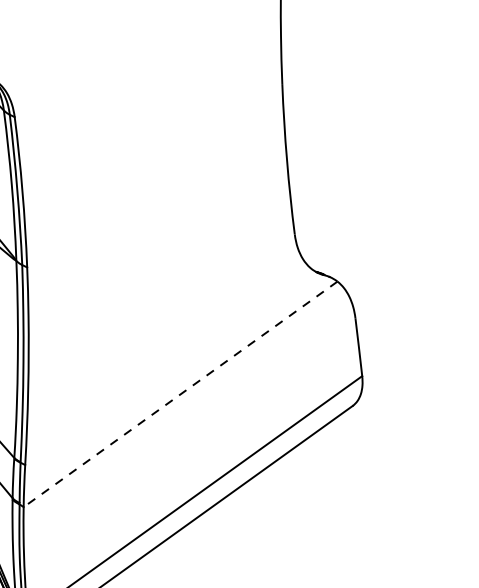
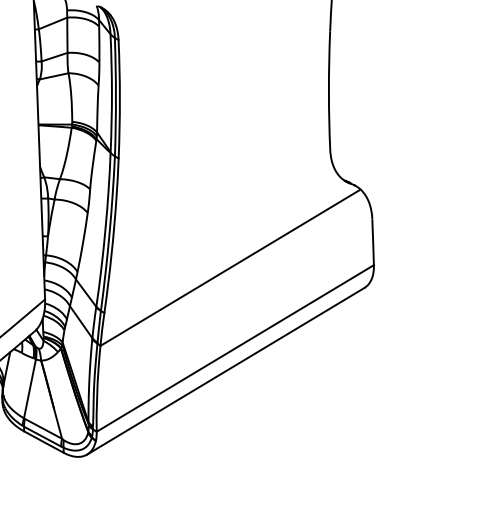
line: (180, 394) -> (230, 267), dashed -> solid

